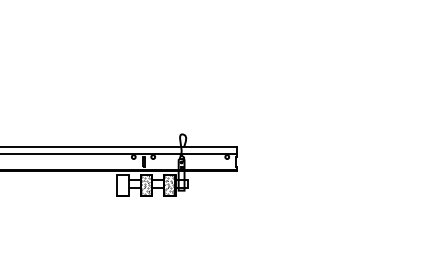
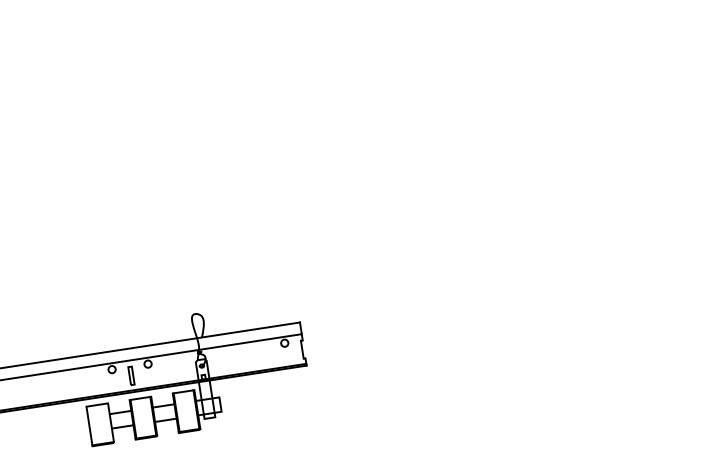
hatch: (146, 185) -> (143, 418), removed
hatch: (170, 185) -> (187, 411), removed

